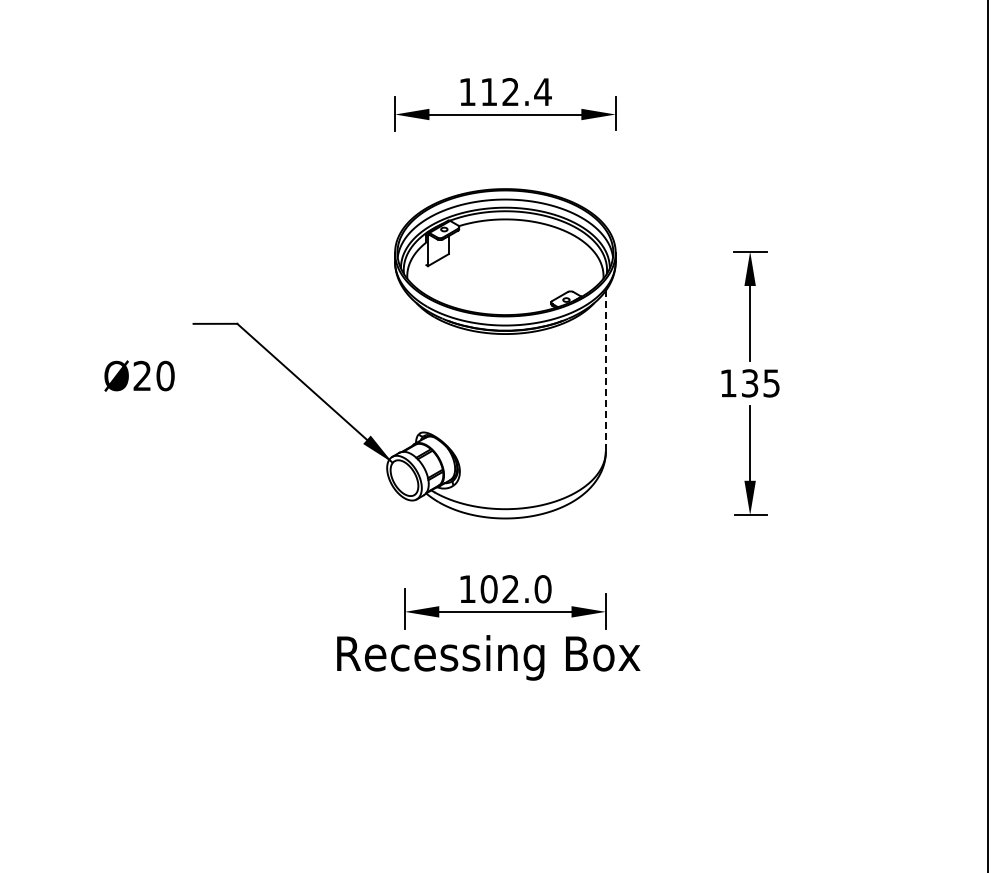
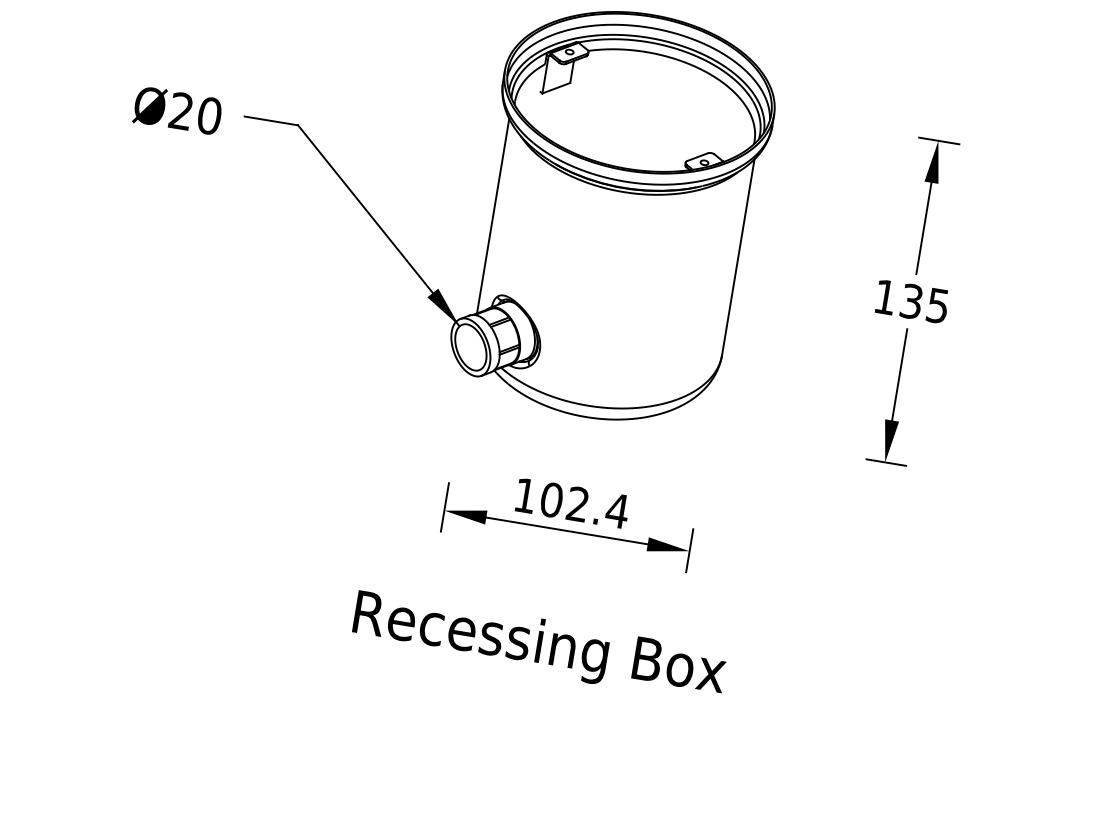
line: (404, 370) -> (492, 216), added
line: (605, 370) -> (737, 256), dashed -> solid
text: (139, 375) -> (177, 110), moved
text: (542, 589) -> (616, 511), 102.0 -> 102.4
text: (488, 657) -> (539, 646), moved

